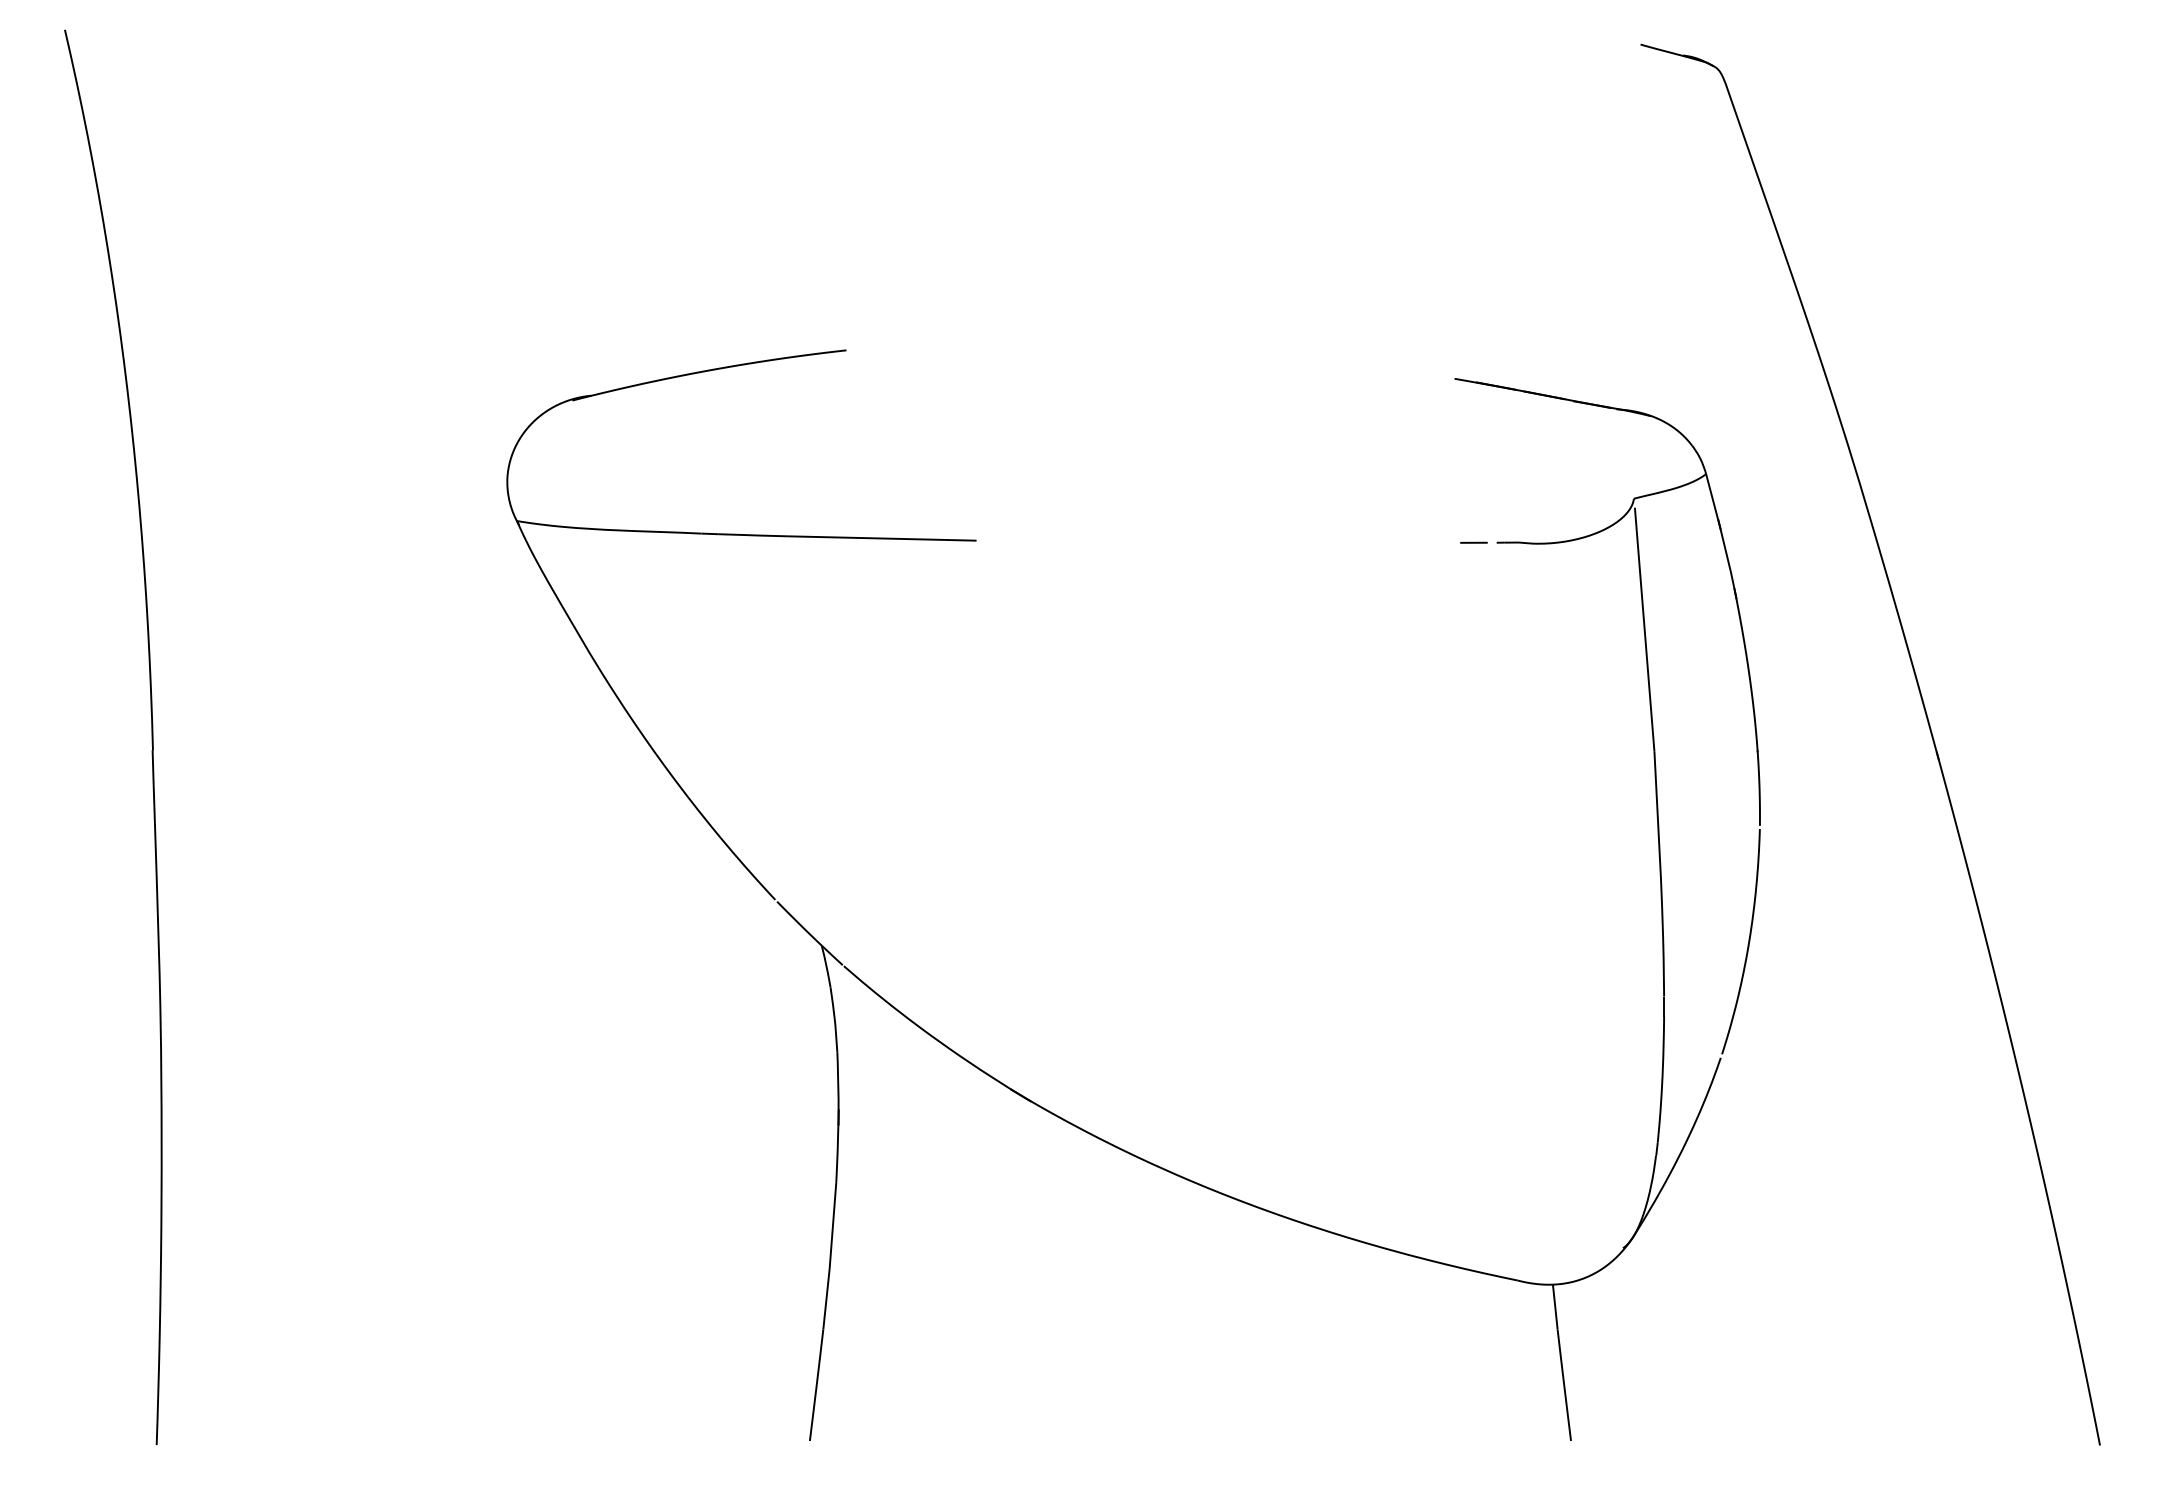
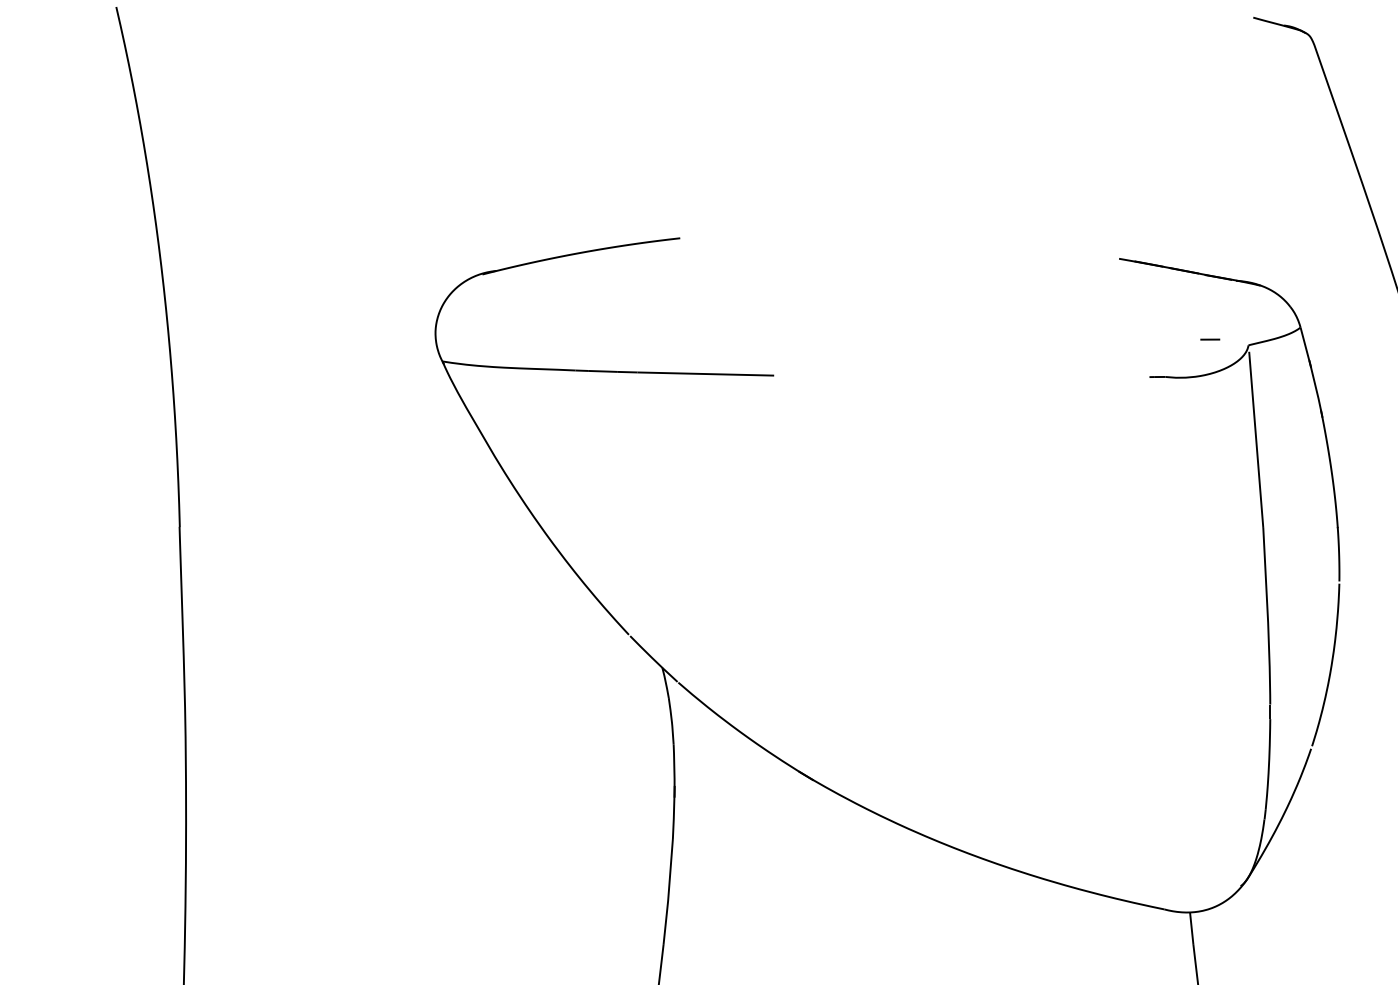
line: (1473, 542) -> (1209, 339), moved

